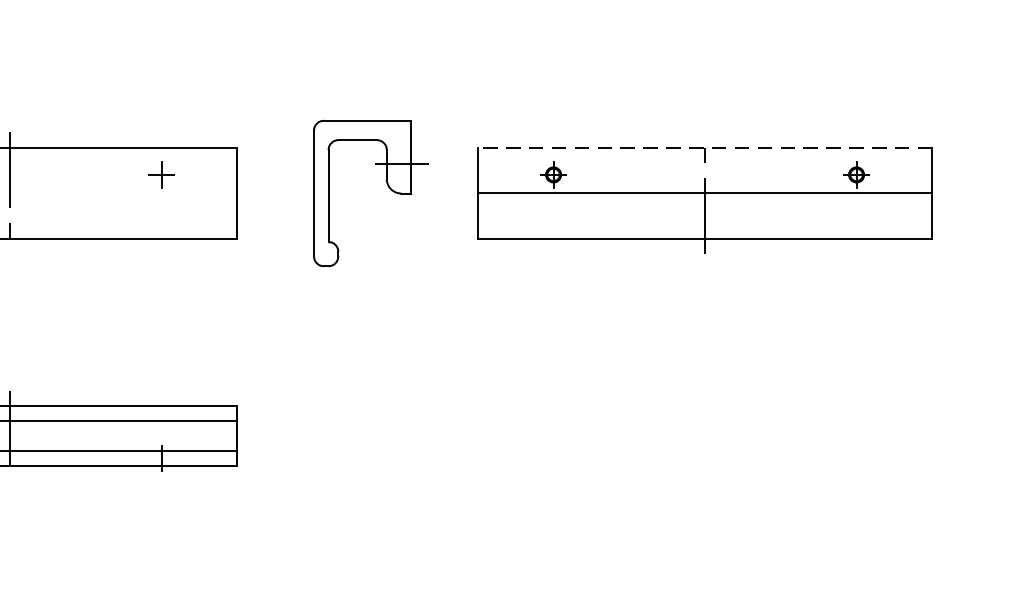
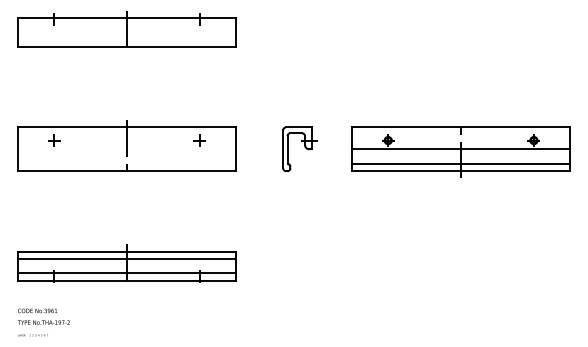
line: (703, 147) -> (460, 127), dashed -> solid
part: (369, 191) -> (299, 148), size x0.62
line: (703, 222) -> (460, 163), added

